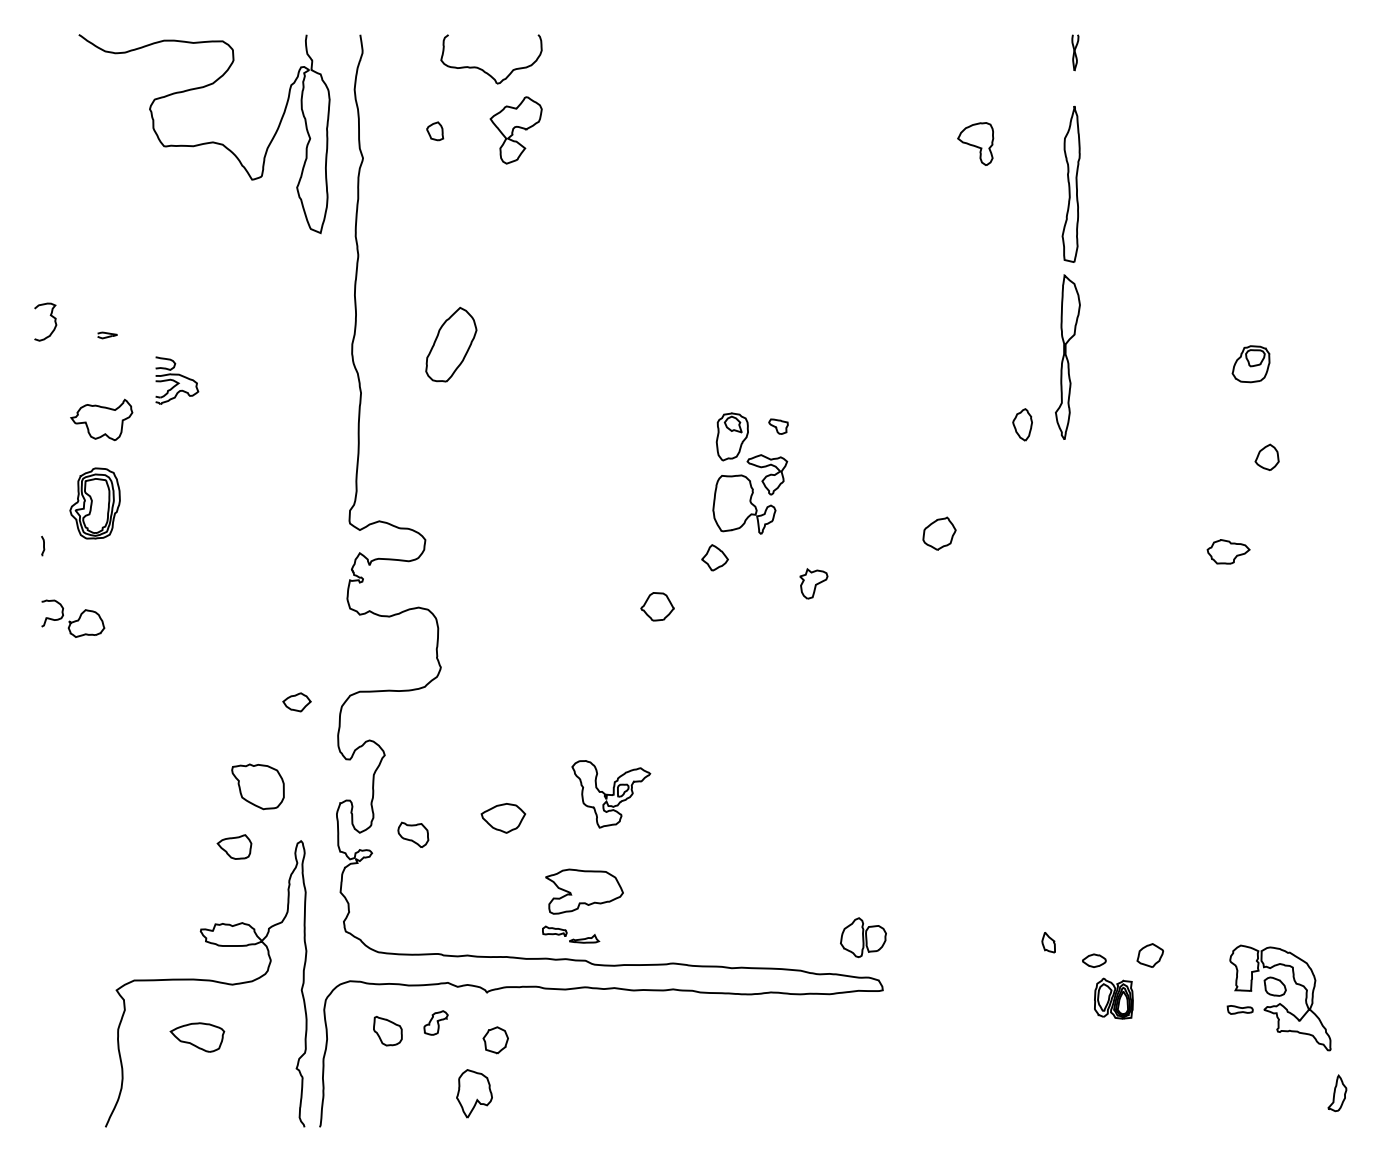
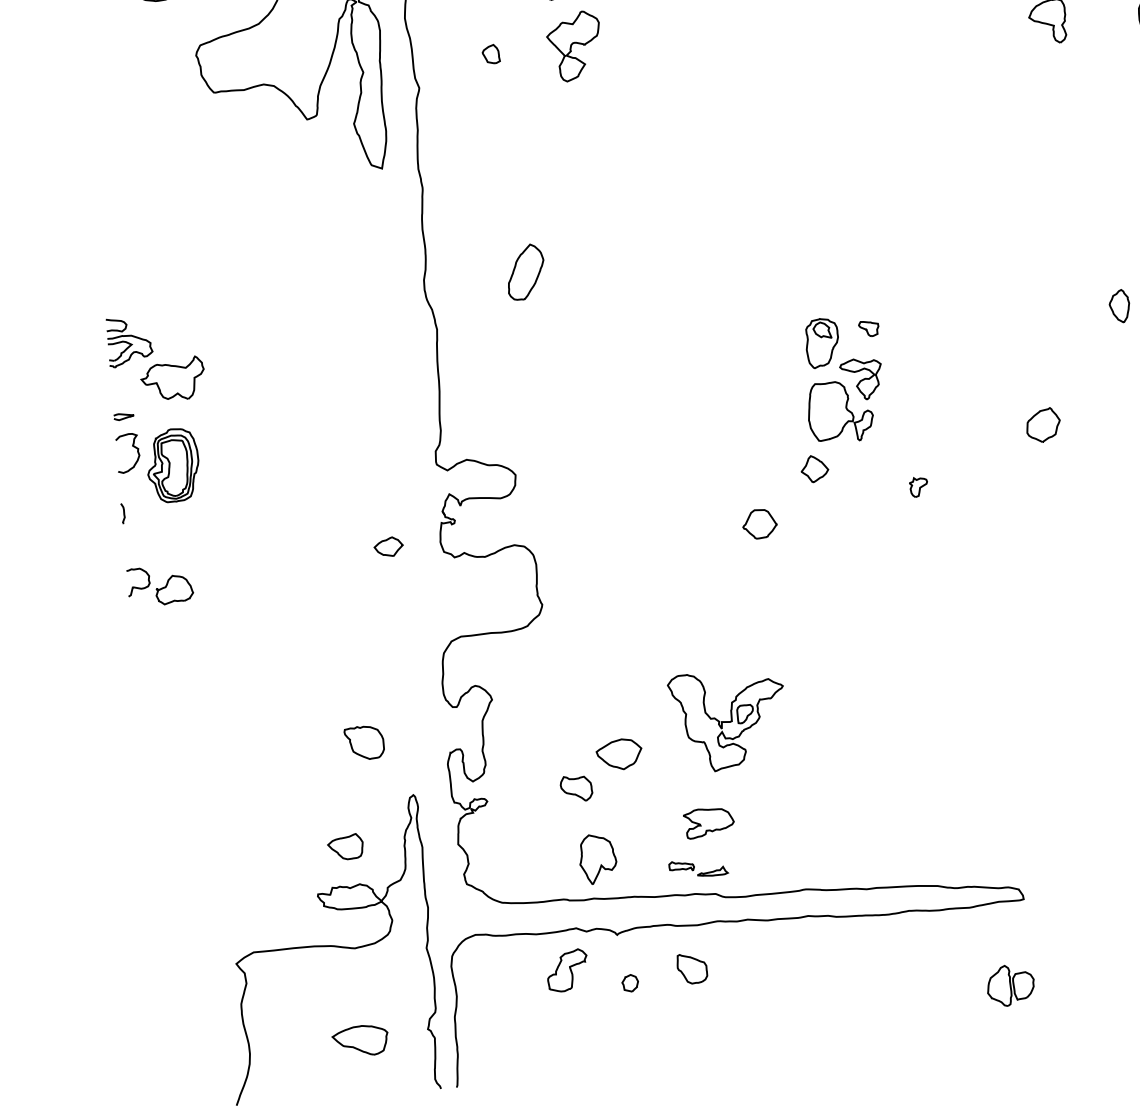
curve: (50, 316) -> (132, 447), moved
part: (107, 335) -> (124, 416), moved
part: (451, 344) -> (525, 272), size x0.71
part: (177, 380) -> (130, 341), moved
part: (814, 583) -> (919, 486), size x0.62
part: (296, 702) -> (388, 547), moved
part: (257, 786) -> (363, 742), size x0.71
part: (610, 793) -> (727, 719), size x1.43
part: (413, 834) -> (576, 788), moved
part: (234, 846) -> (345, 846), moved
part: (584, 891) -> (708, 822), size x0.62
part: (863, 937) -> (1010, 985), moved
part: (435, 1022) -> (566, 970), size x1.67
part: (387, 1031) -> (691, 969), moved
part: (197, 1037) -> (360, 1040), moved
part: (495, 1040) -> (629, 983), size x0.62
part: (474, 1093) -> (597, 858), moved

